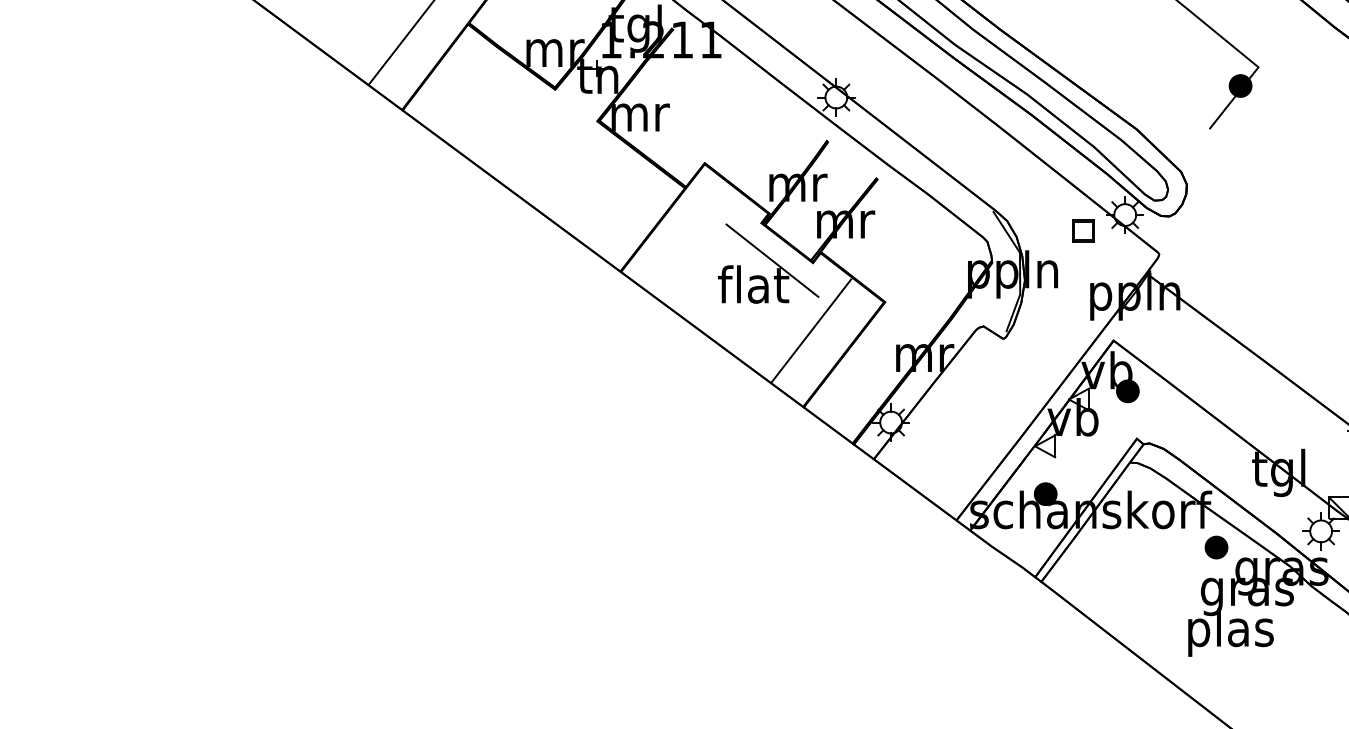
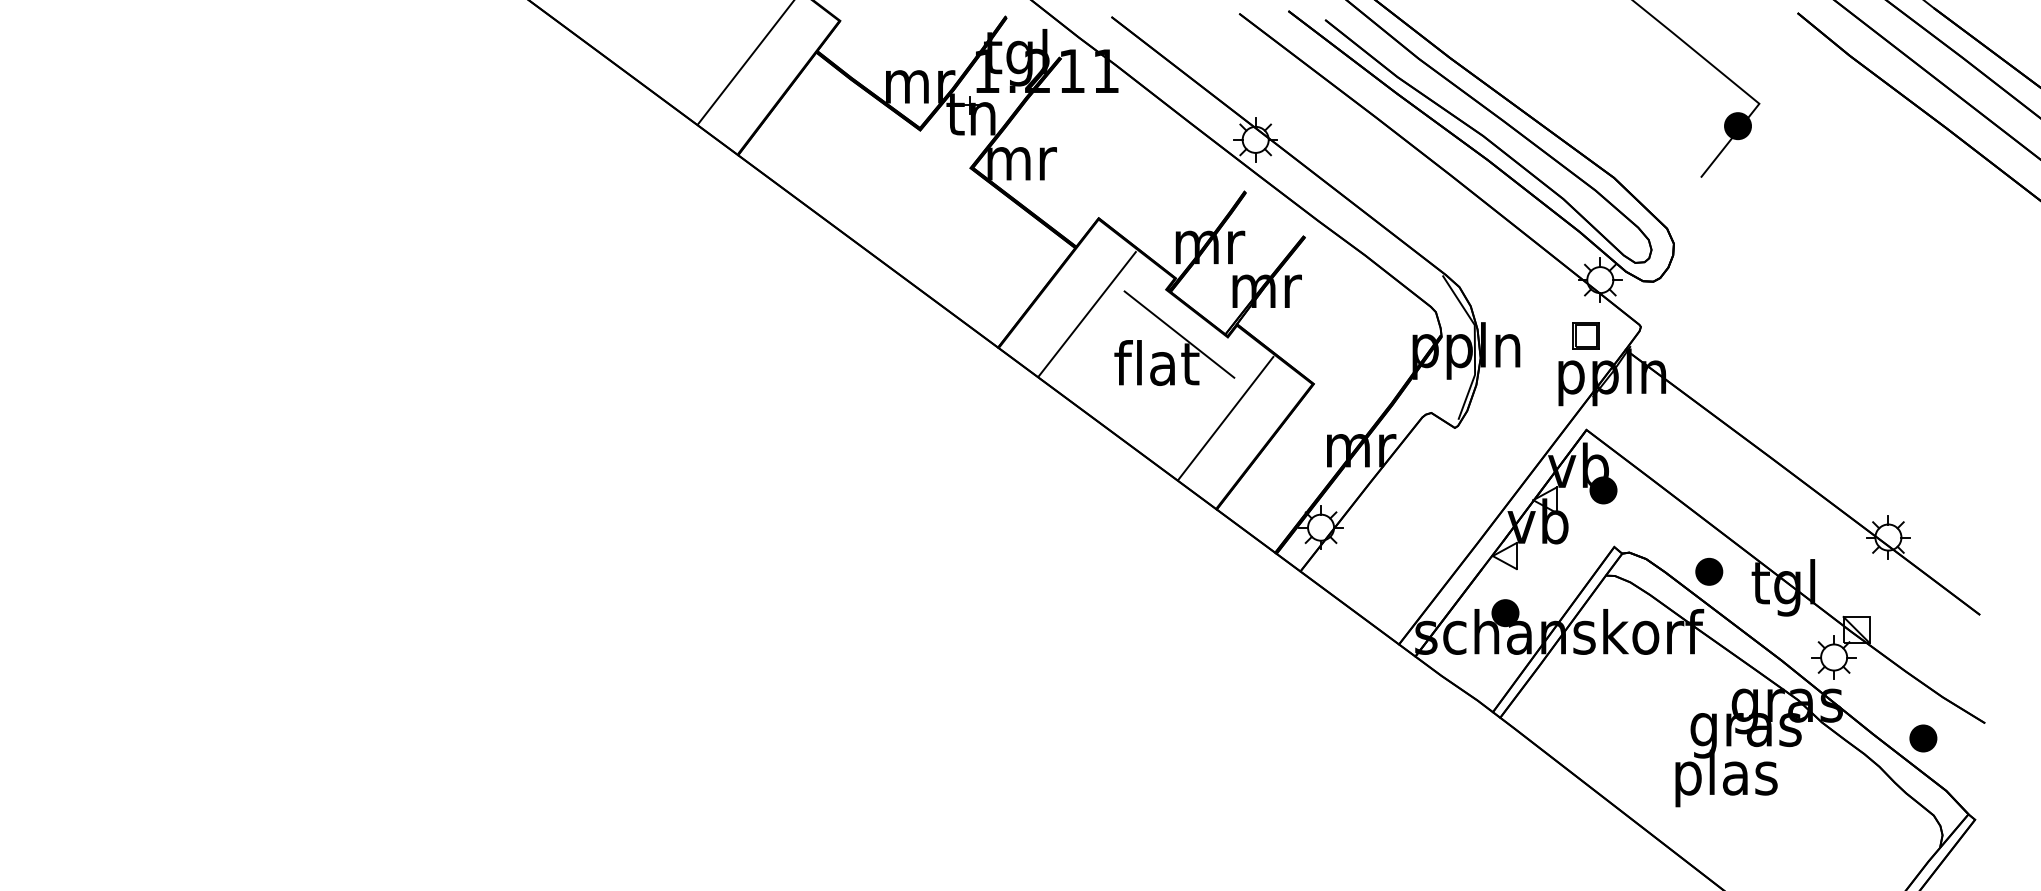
part: (1082, 230) -> (1585, 335), moved
line: (694, 243) -> (1086, 314), added
part: (1216, 547) -> (1709, 571), moved

